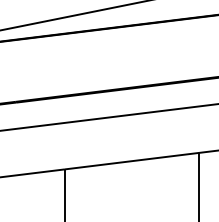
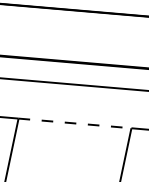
line: (131, 161) -> (74, 123), solid -> dashed

